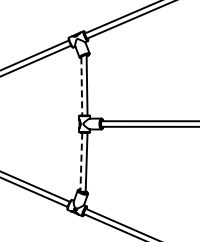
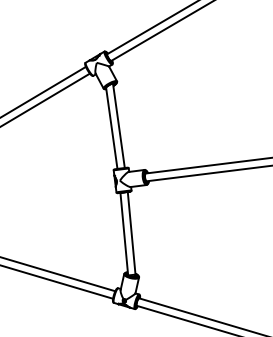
line: (81, 86) -> (111, 128), dashed -> solid
line: (81, 162) -> (124, 234), dashed -> solid

